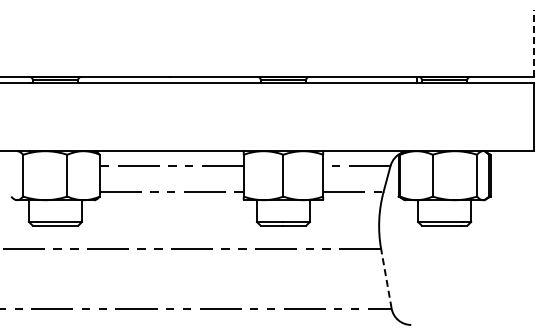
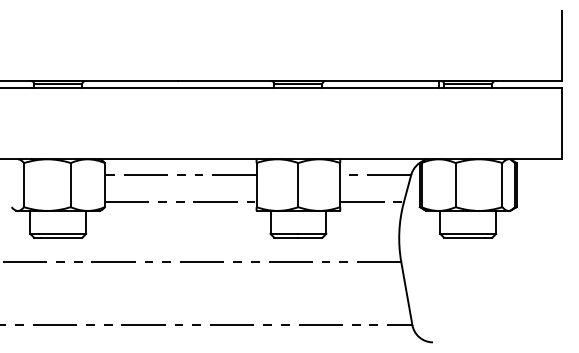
line: (533, 42) -> (561, 44), dashed -> solid
line: (386, 278) -> (406, 293), dashed -> solid

